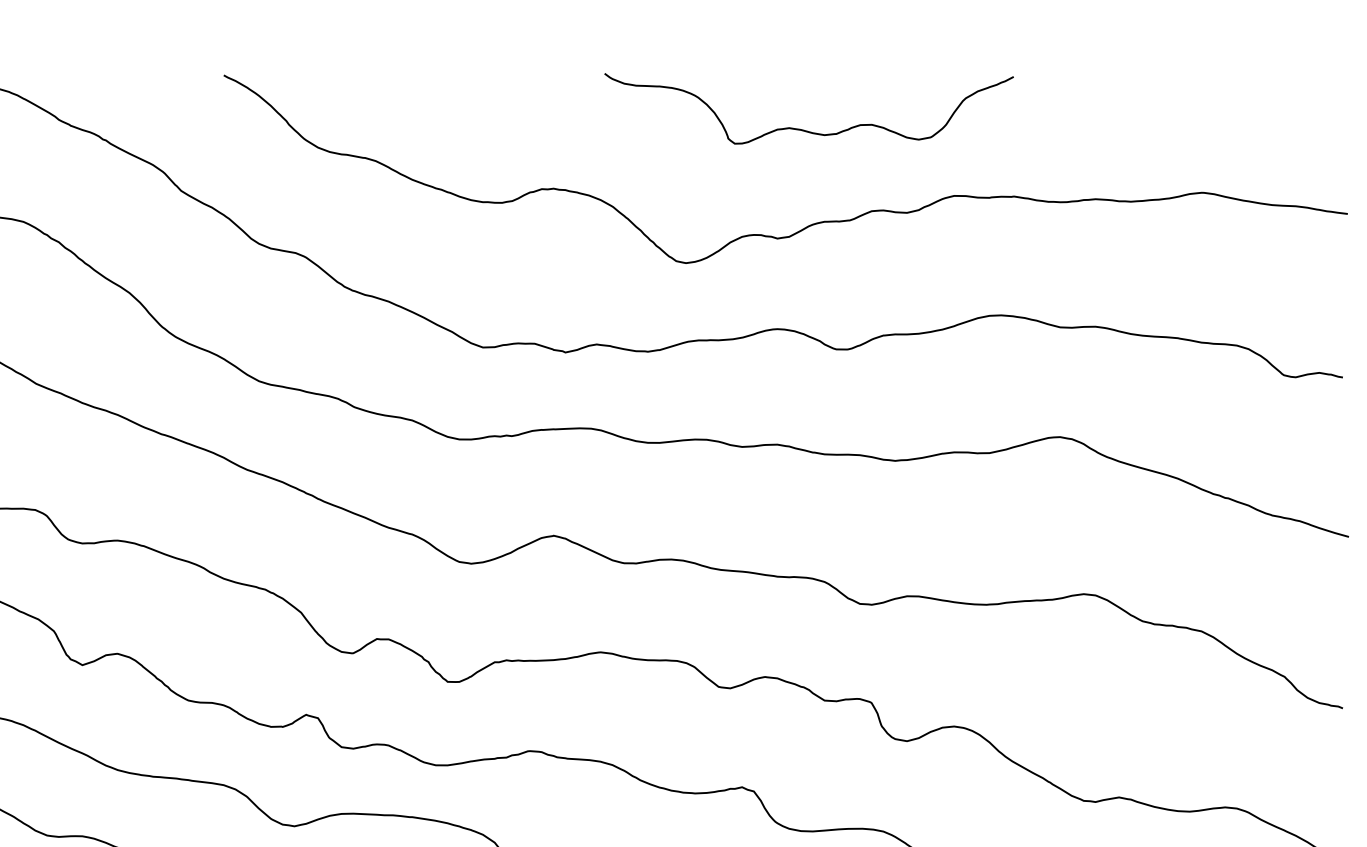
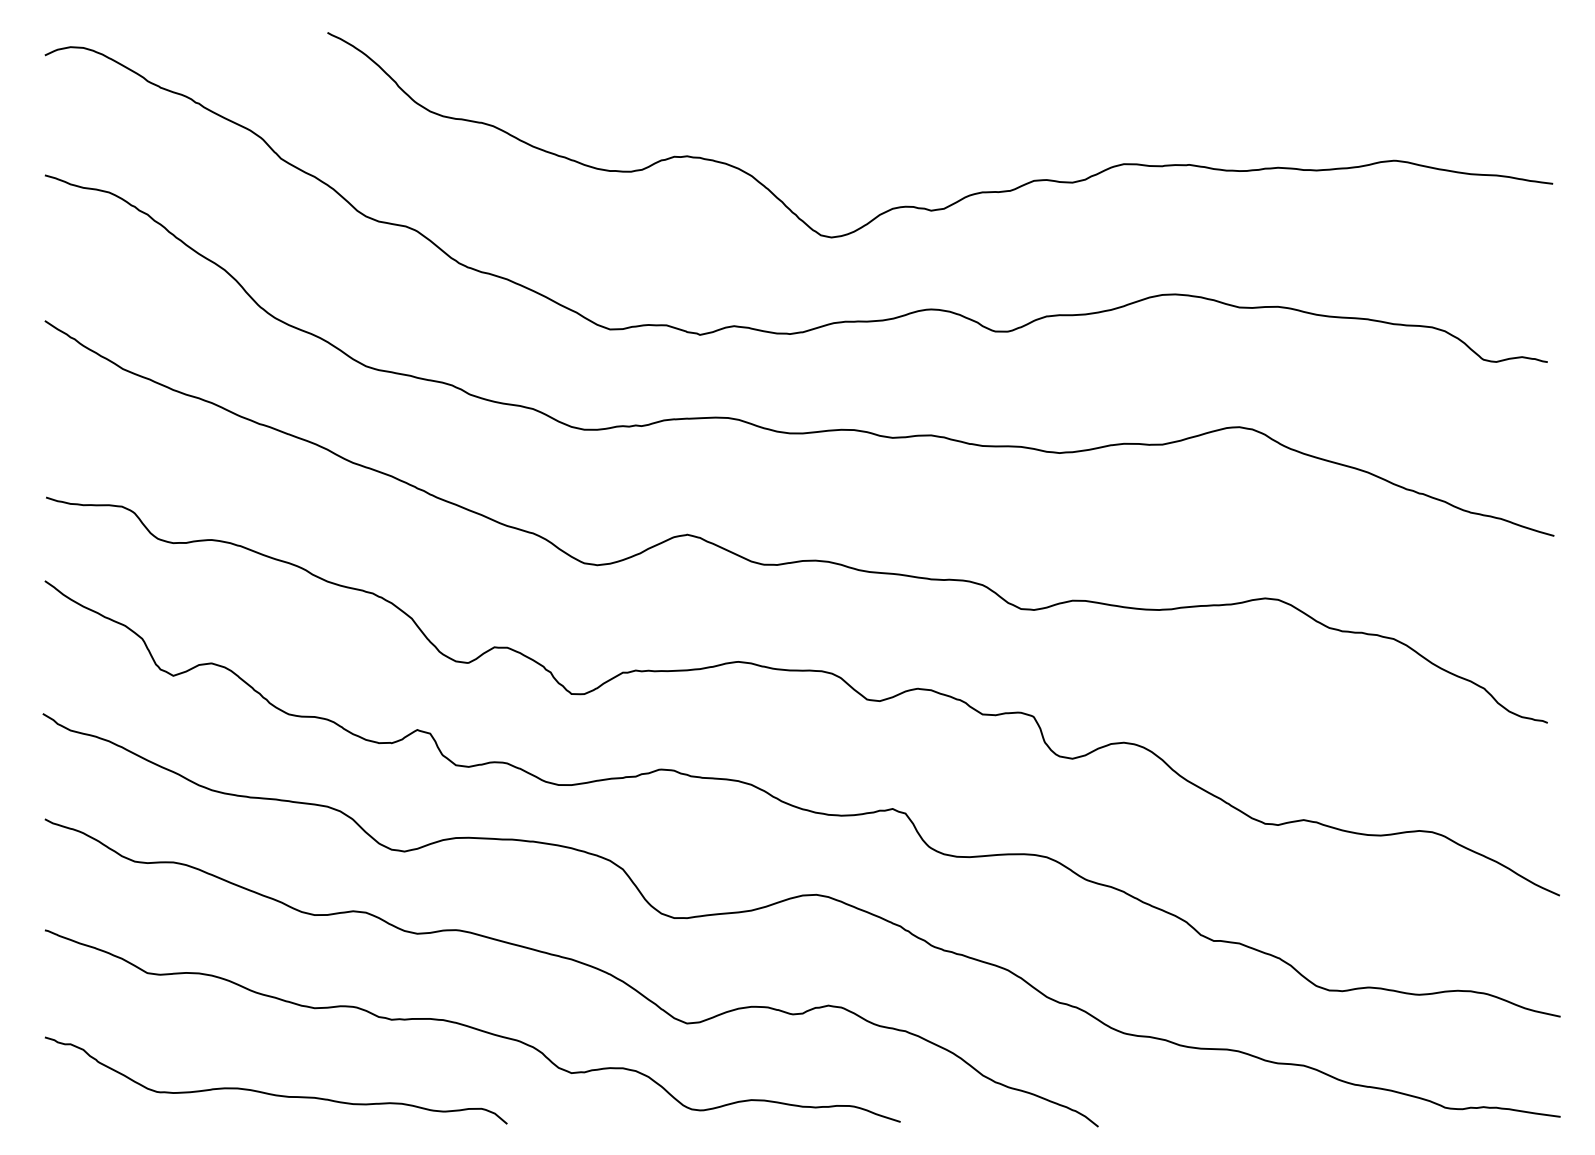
curve: (802, 129) -> (958, 91), removed

